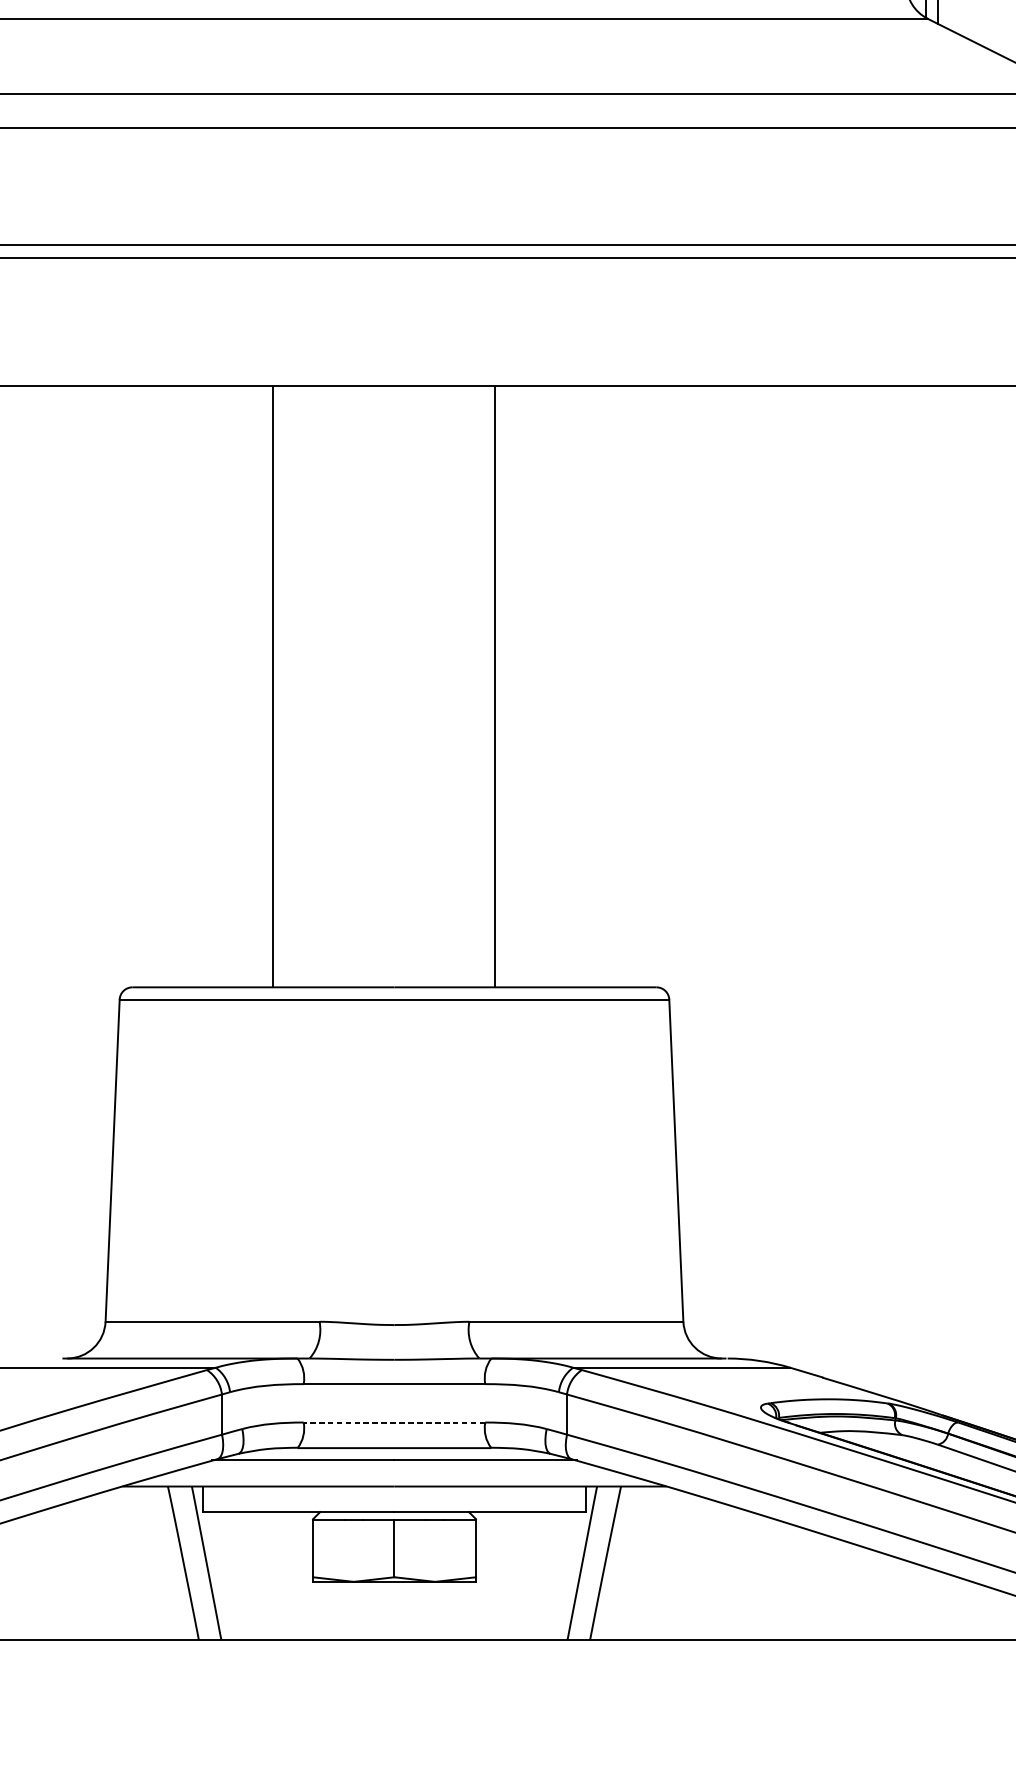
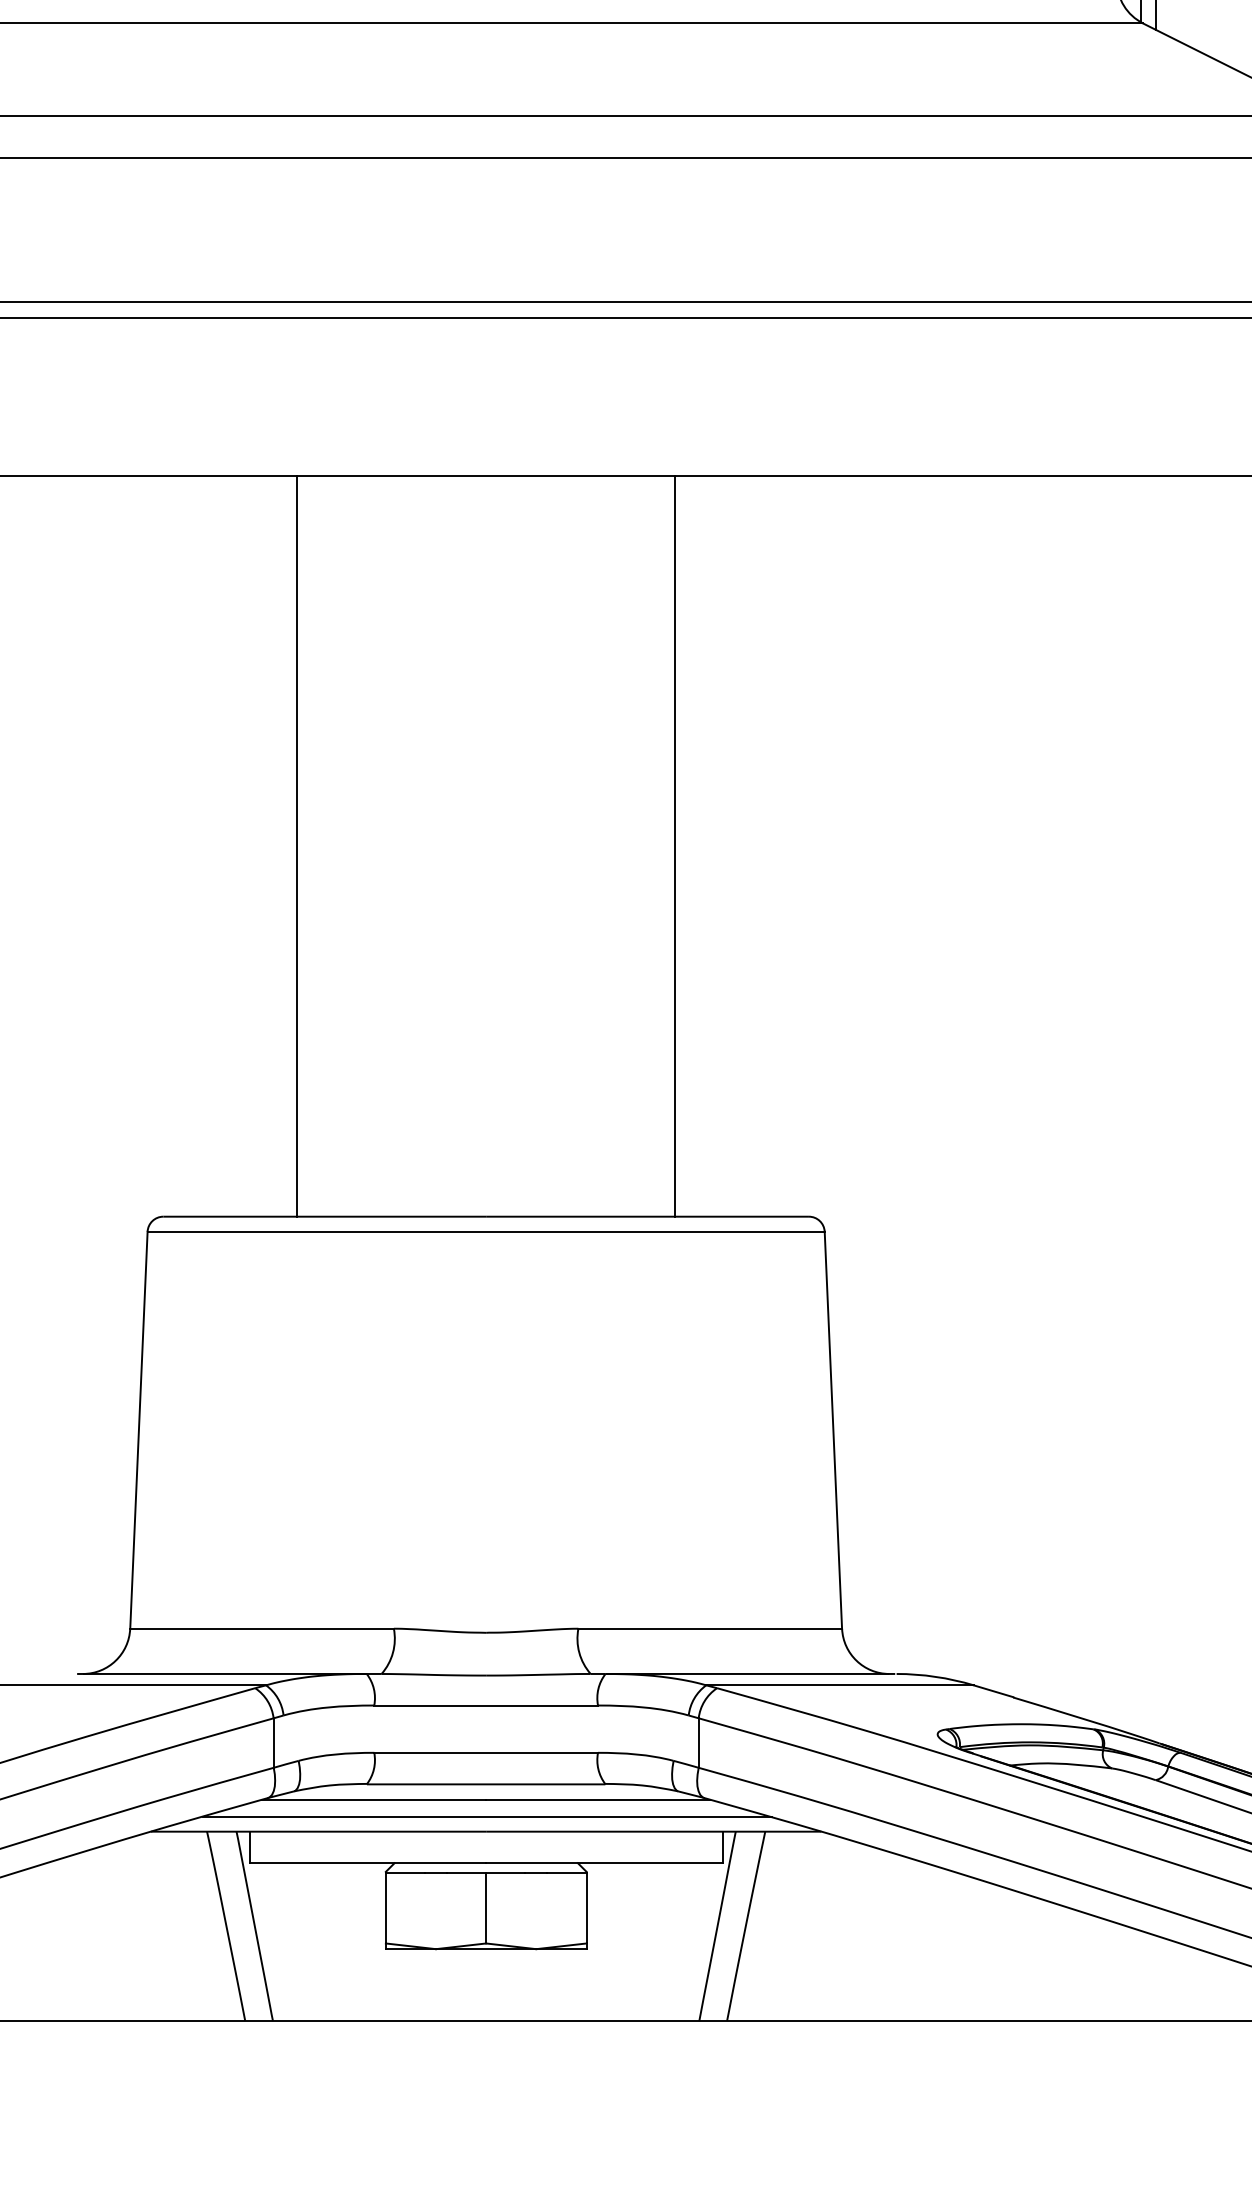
line: (273, 686) -> (296, 845), moved
line: (494, 686) -> (675, 845), moved
line: (394, 1422) -> (486, 1752), dashed -> solid
line: (394, 1474) -> (486, 1816), added

